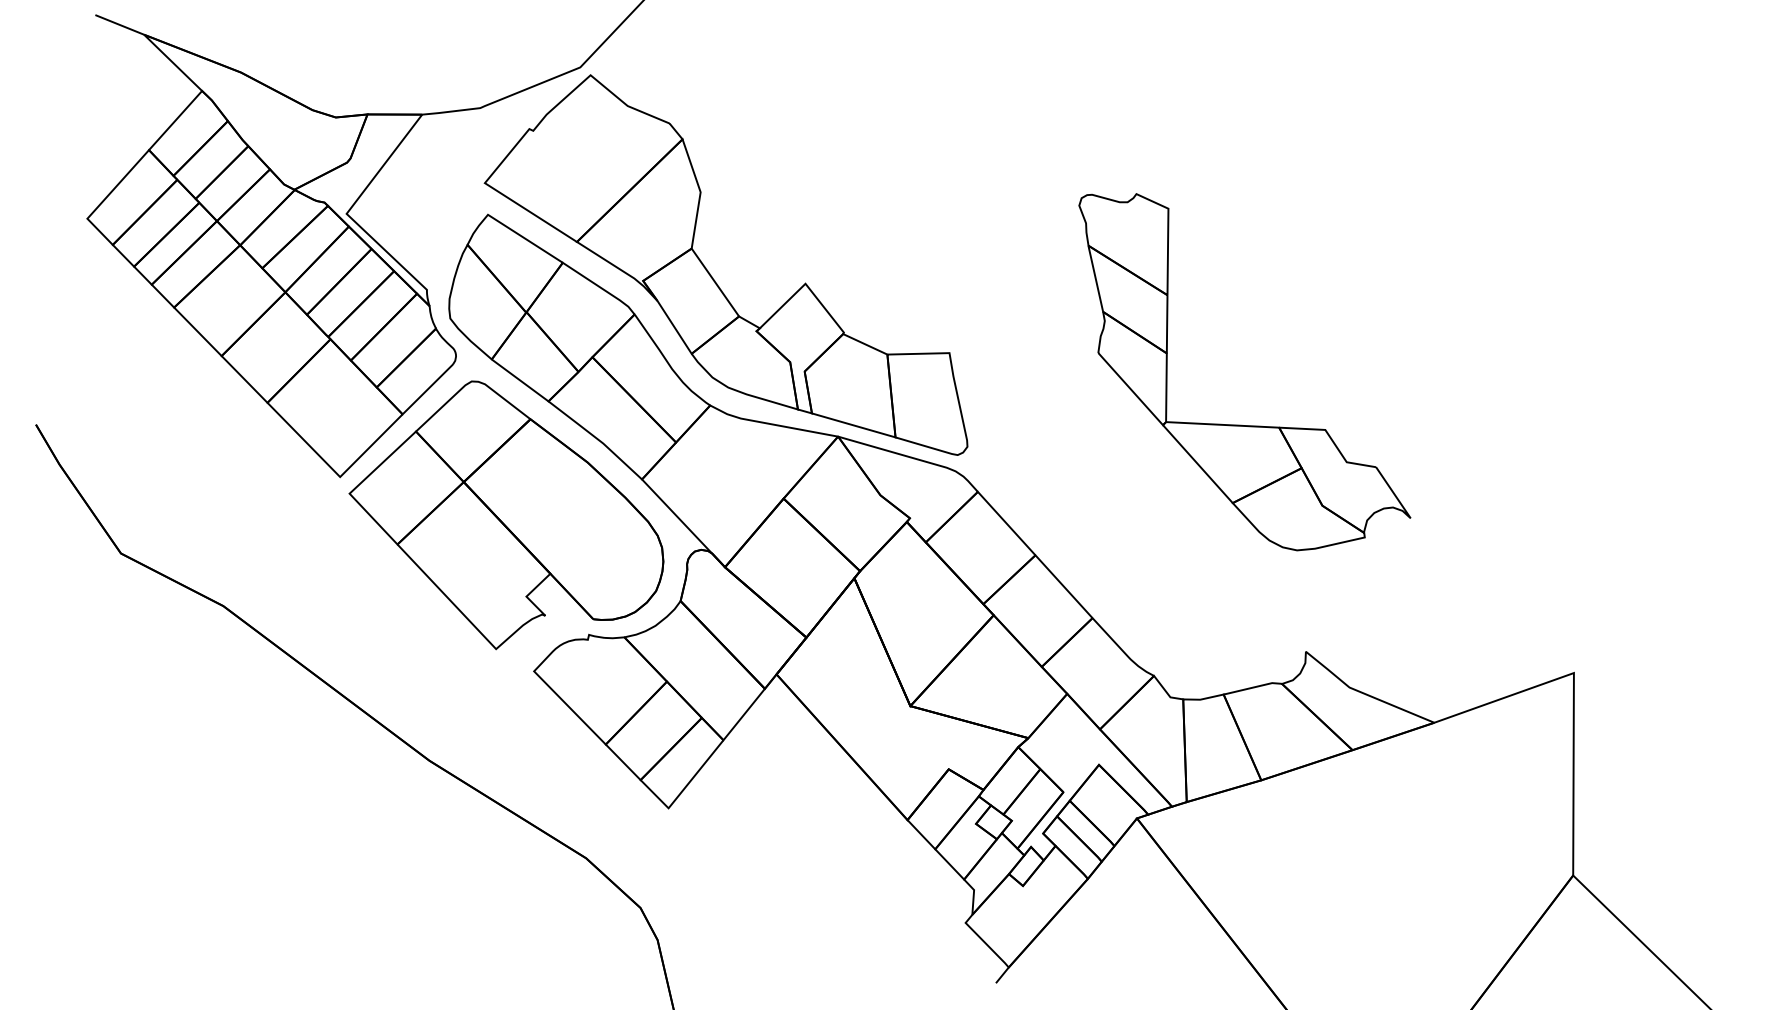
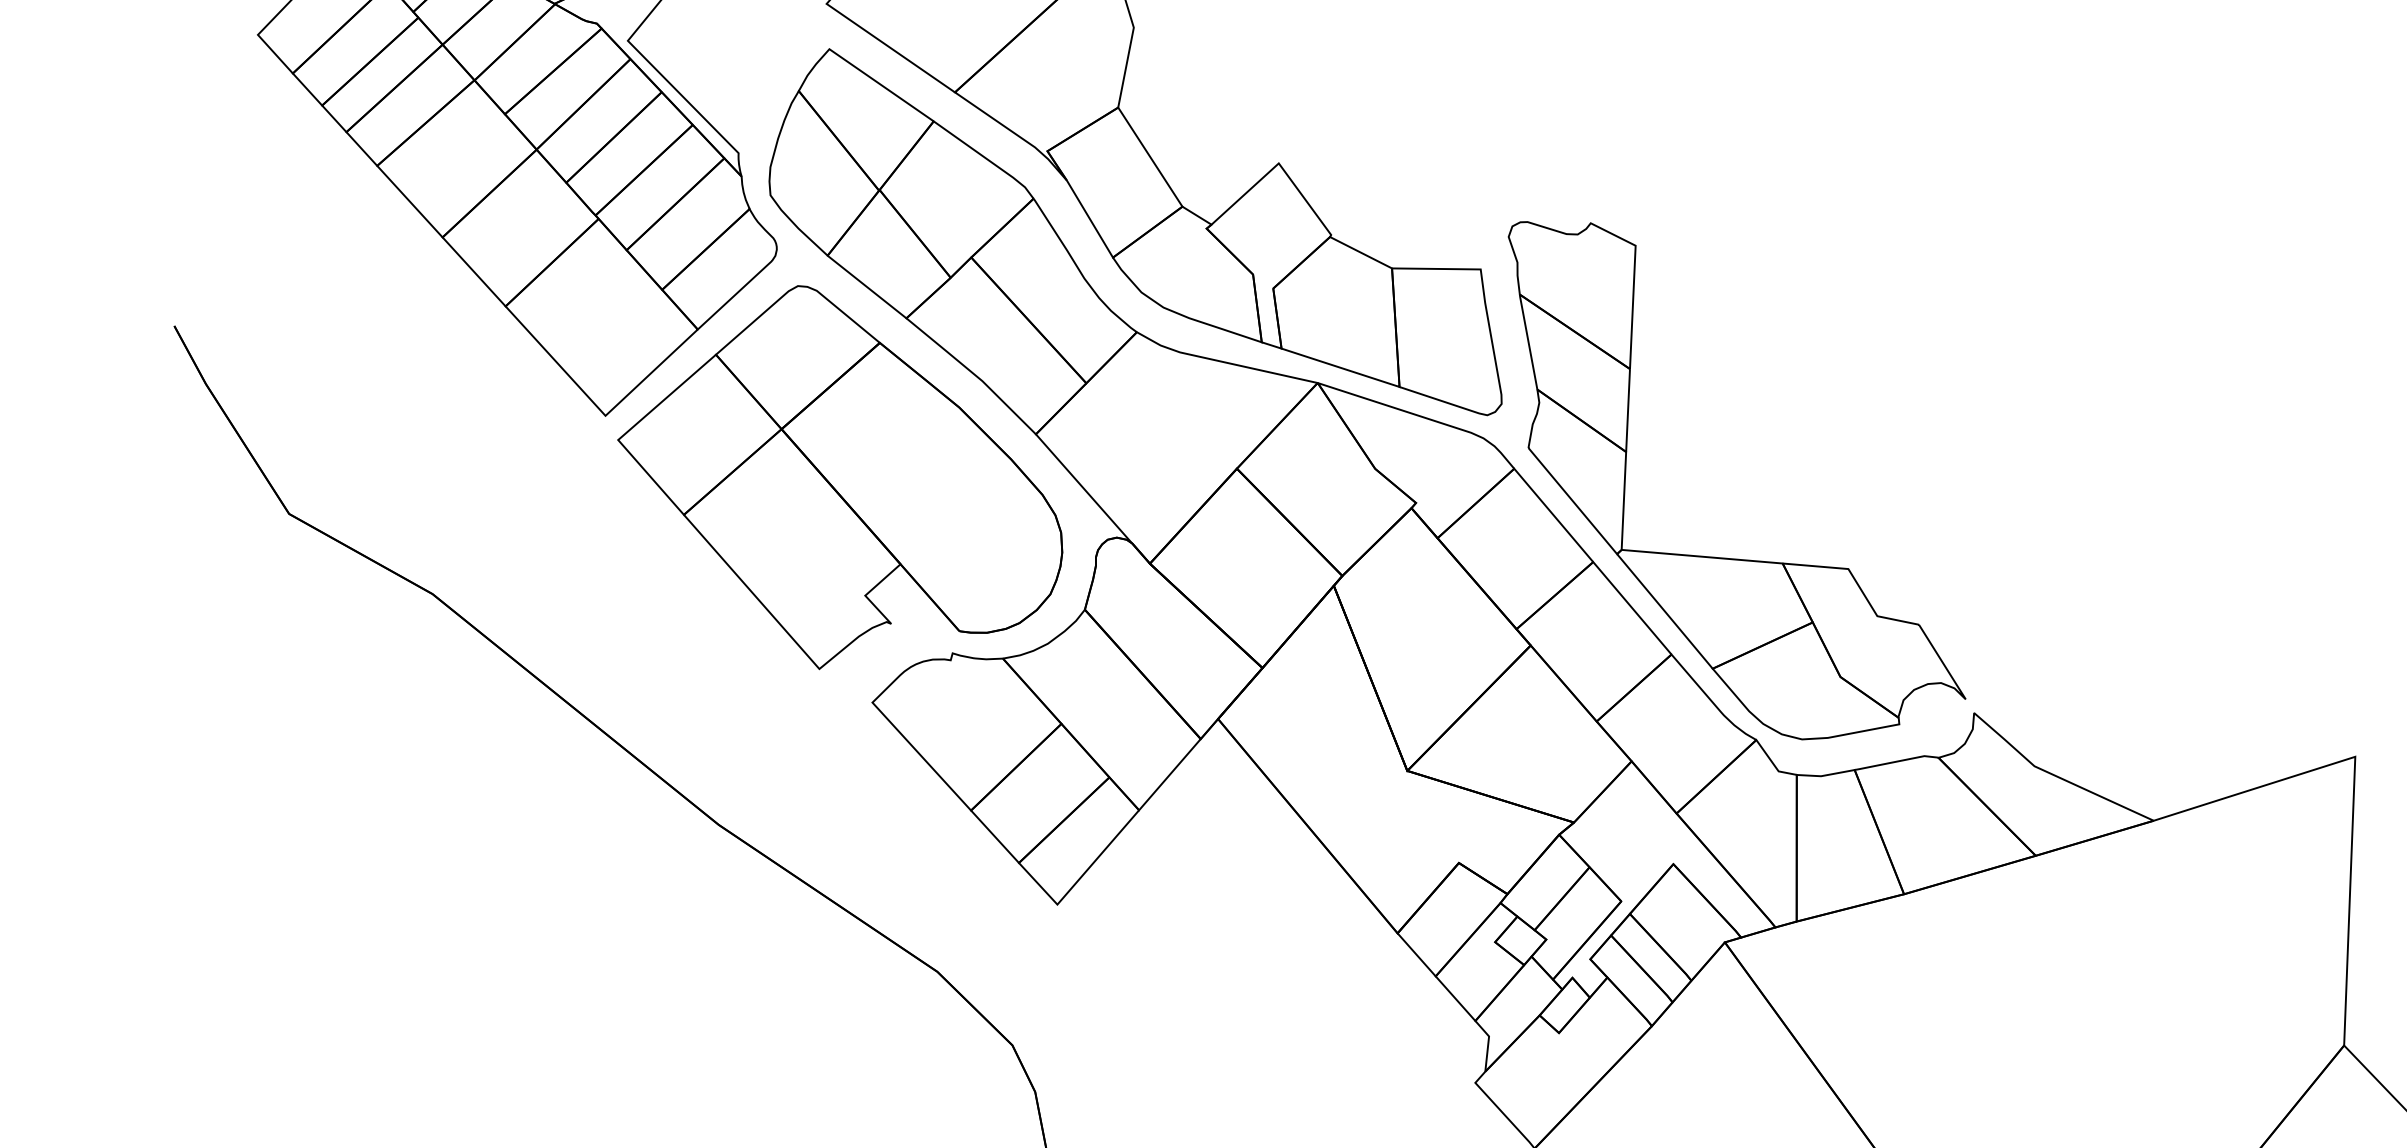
part: (1241, 424) -> (1729, 557), moved

